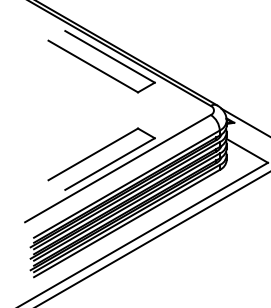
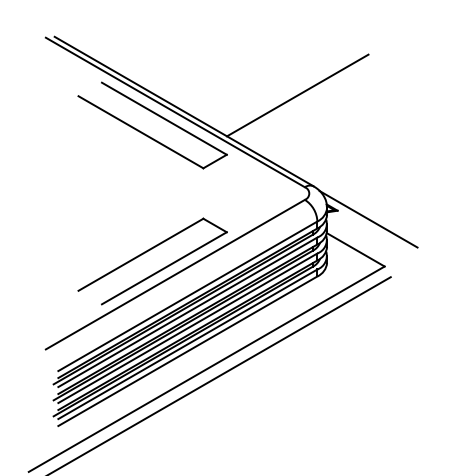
line: (205, 40) -> (297, 95), added

